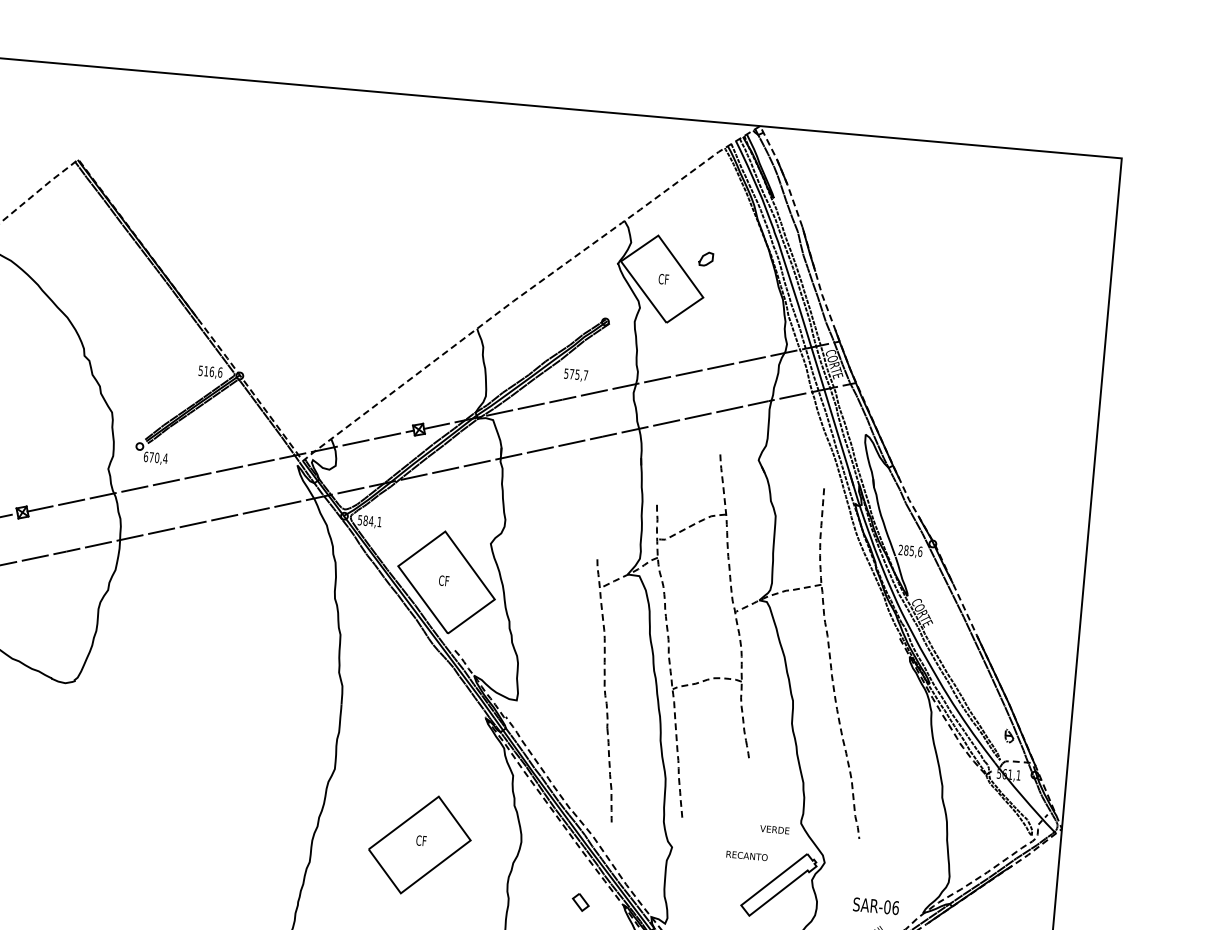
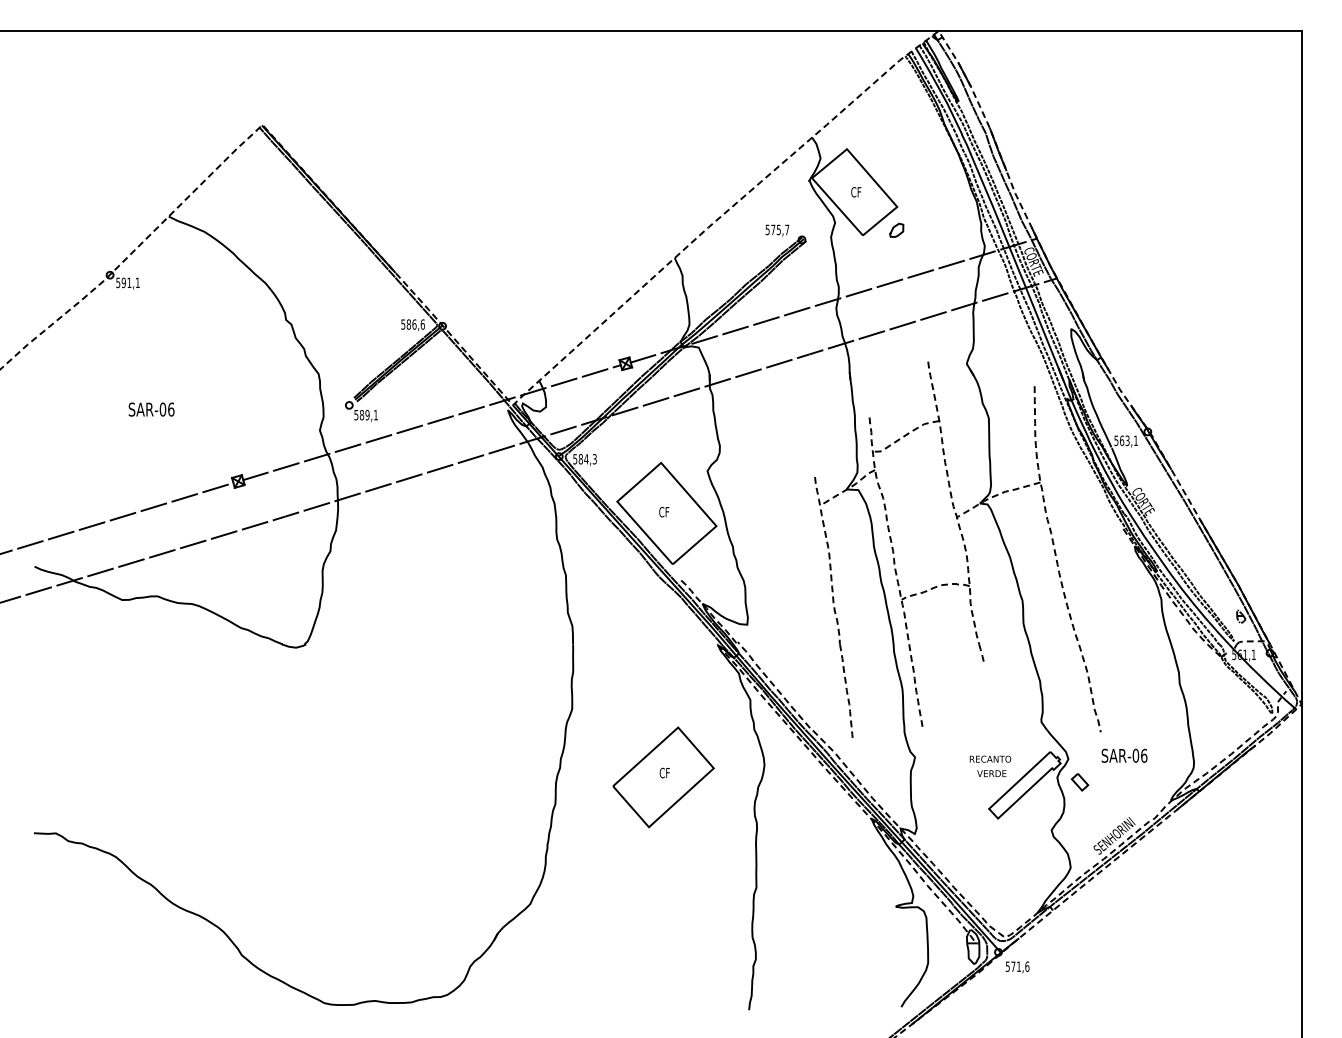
part: (706, 258) -> (896, 229), moved
text: (206, 371) -> (408, 324), 516,6 -> 586,6
text: (576, 375) -> (777, 230), moved
text: (156, 458) -> (366, 415), 670,4 -> 589,1
text: (379, 522) -> (594, 459), 584,1 -> 584,3
text: (910, 550) -> (1126, 440), 285,6 -> 563,1
text: (774, 829) -> (991, 773), moved
part: (580, 902) -> (1079, 782), moved
text: (876, 905) -> (1124, 755), moved

